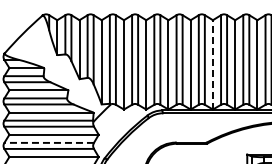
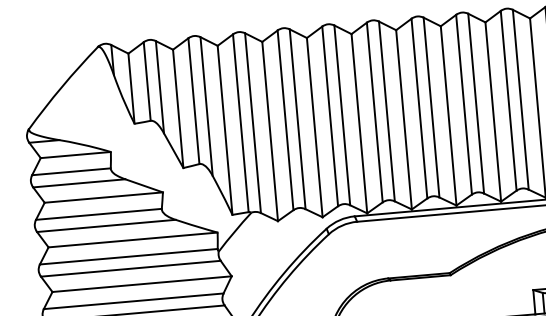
line: (212, 64) -> (447, 115), dashed -> solid
line: (49, 142) -> (134, 300), dashed -> solid

